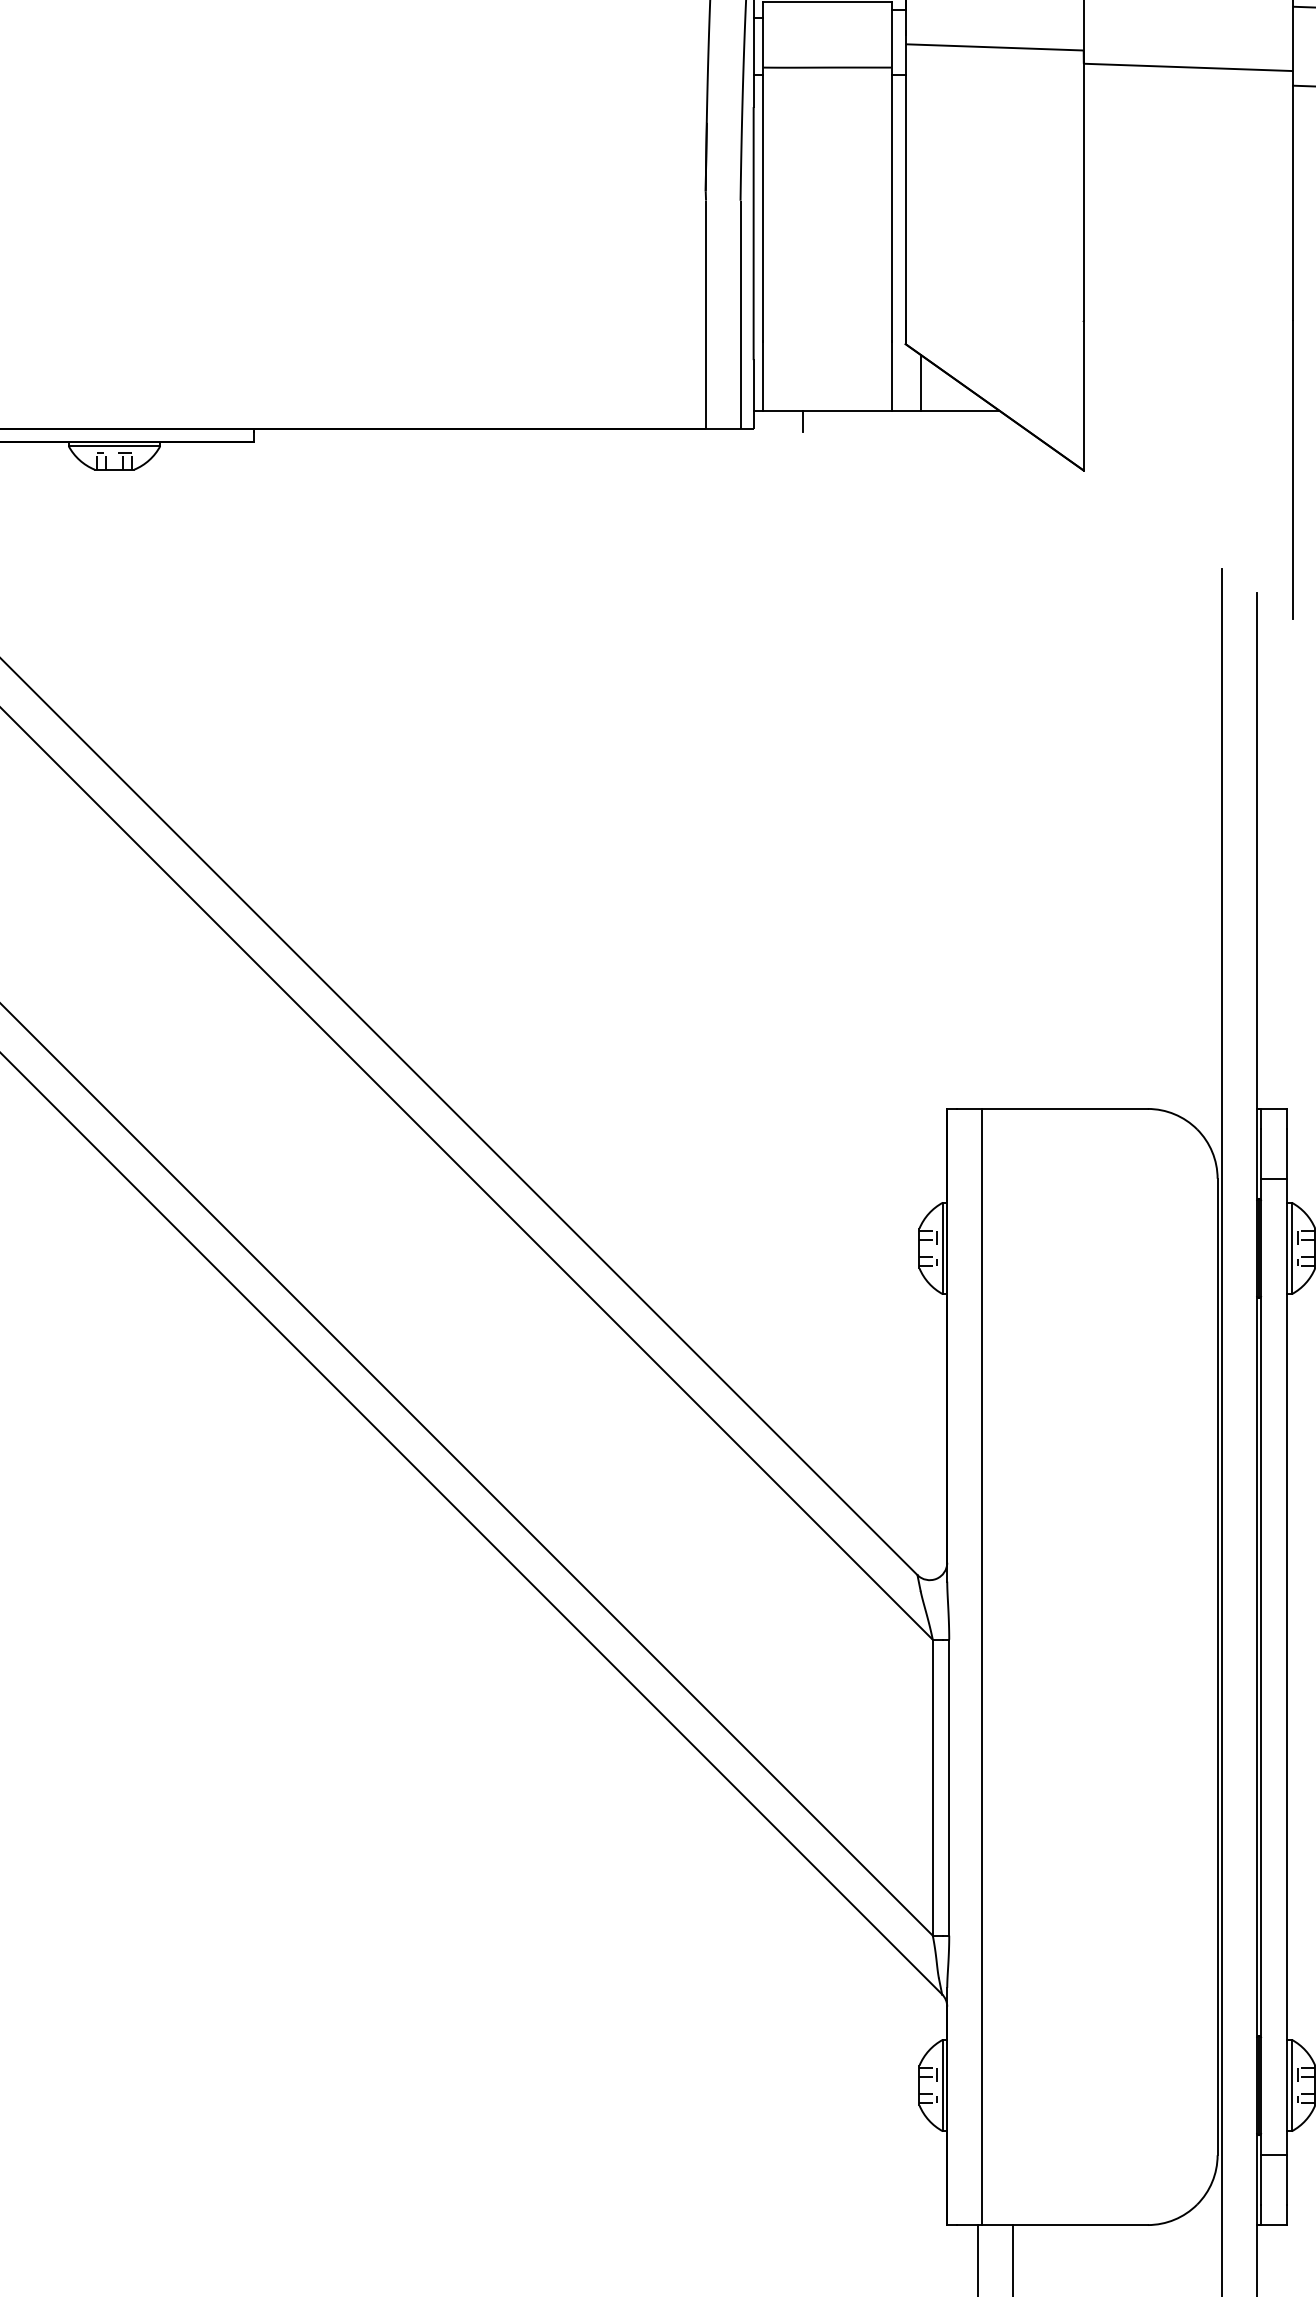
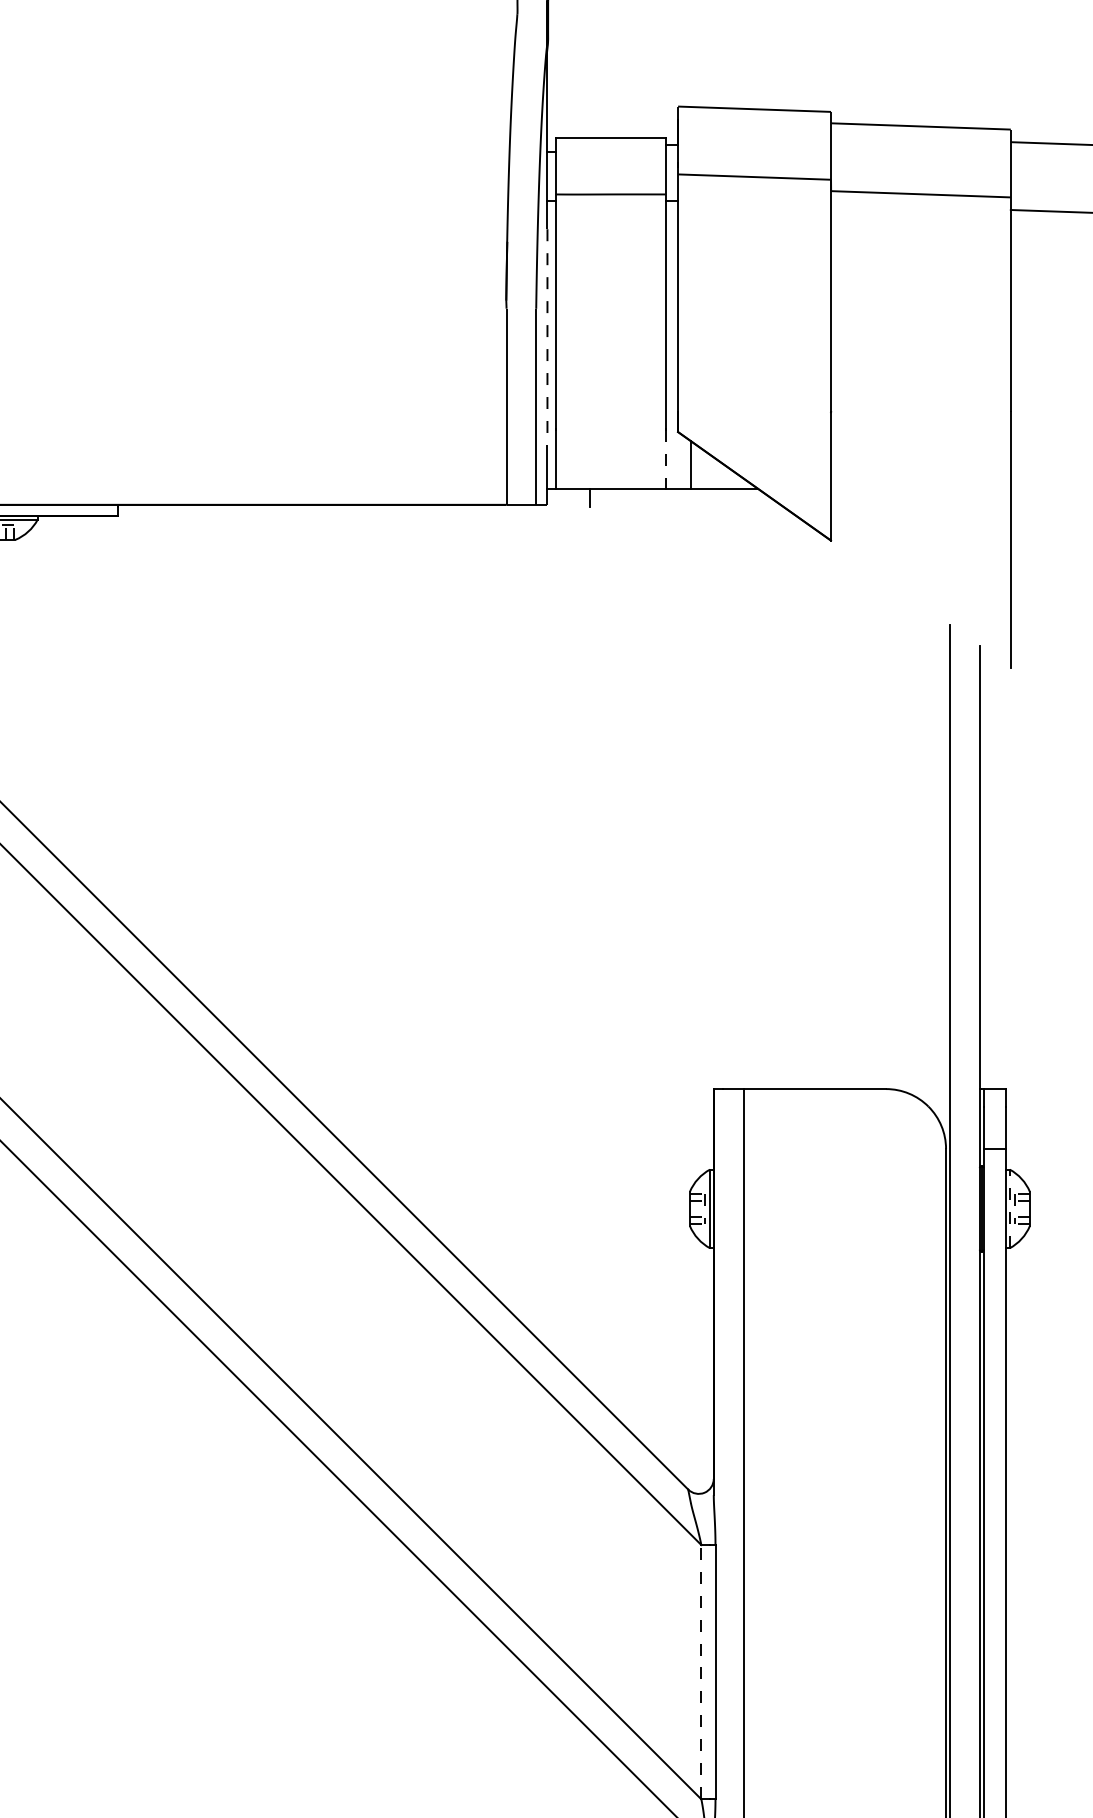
line: (753, 233) -> (547, 336), solid -> dashed
line: (891, 376) -> (665, 459), solid -> dashed
line: (1291, 1248) -> (1009, 1208), solid -> dashed
line: (932, 1787) -> (701, 1672), solid -> dashed

